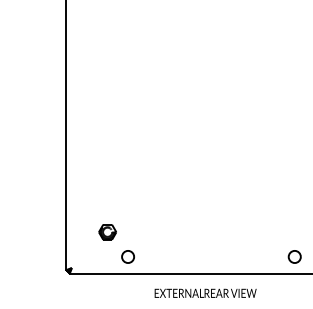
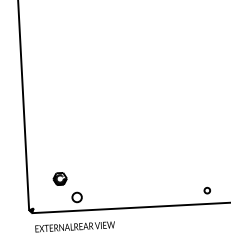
part: (294, 256) -> (207, 190), size x0.6
text: (205, 292) -> (75, 226), moved

